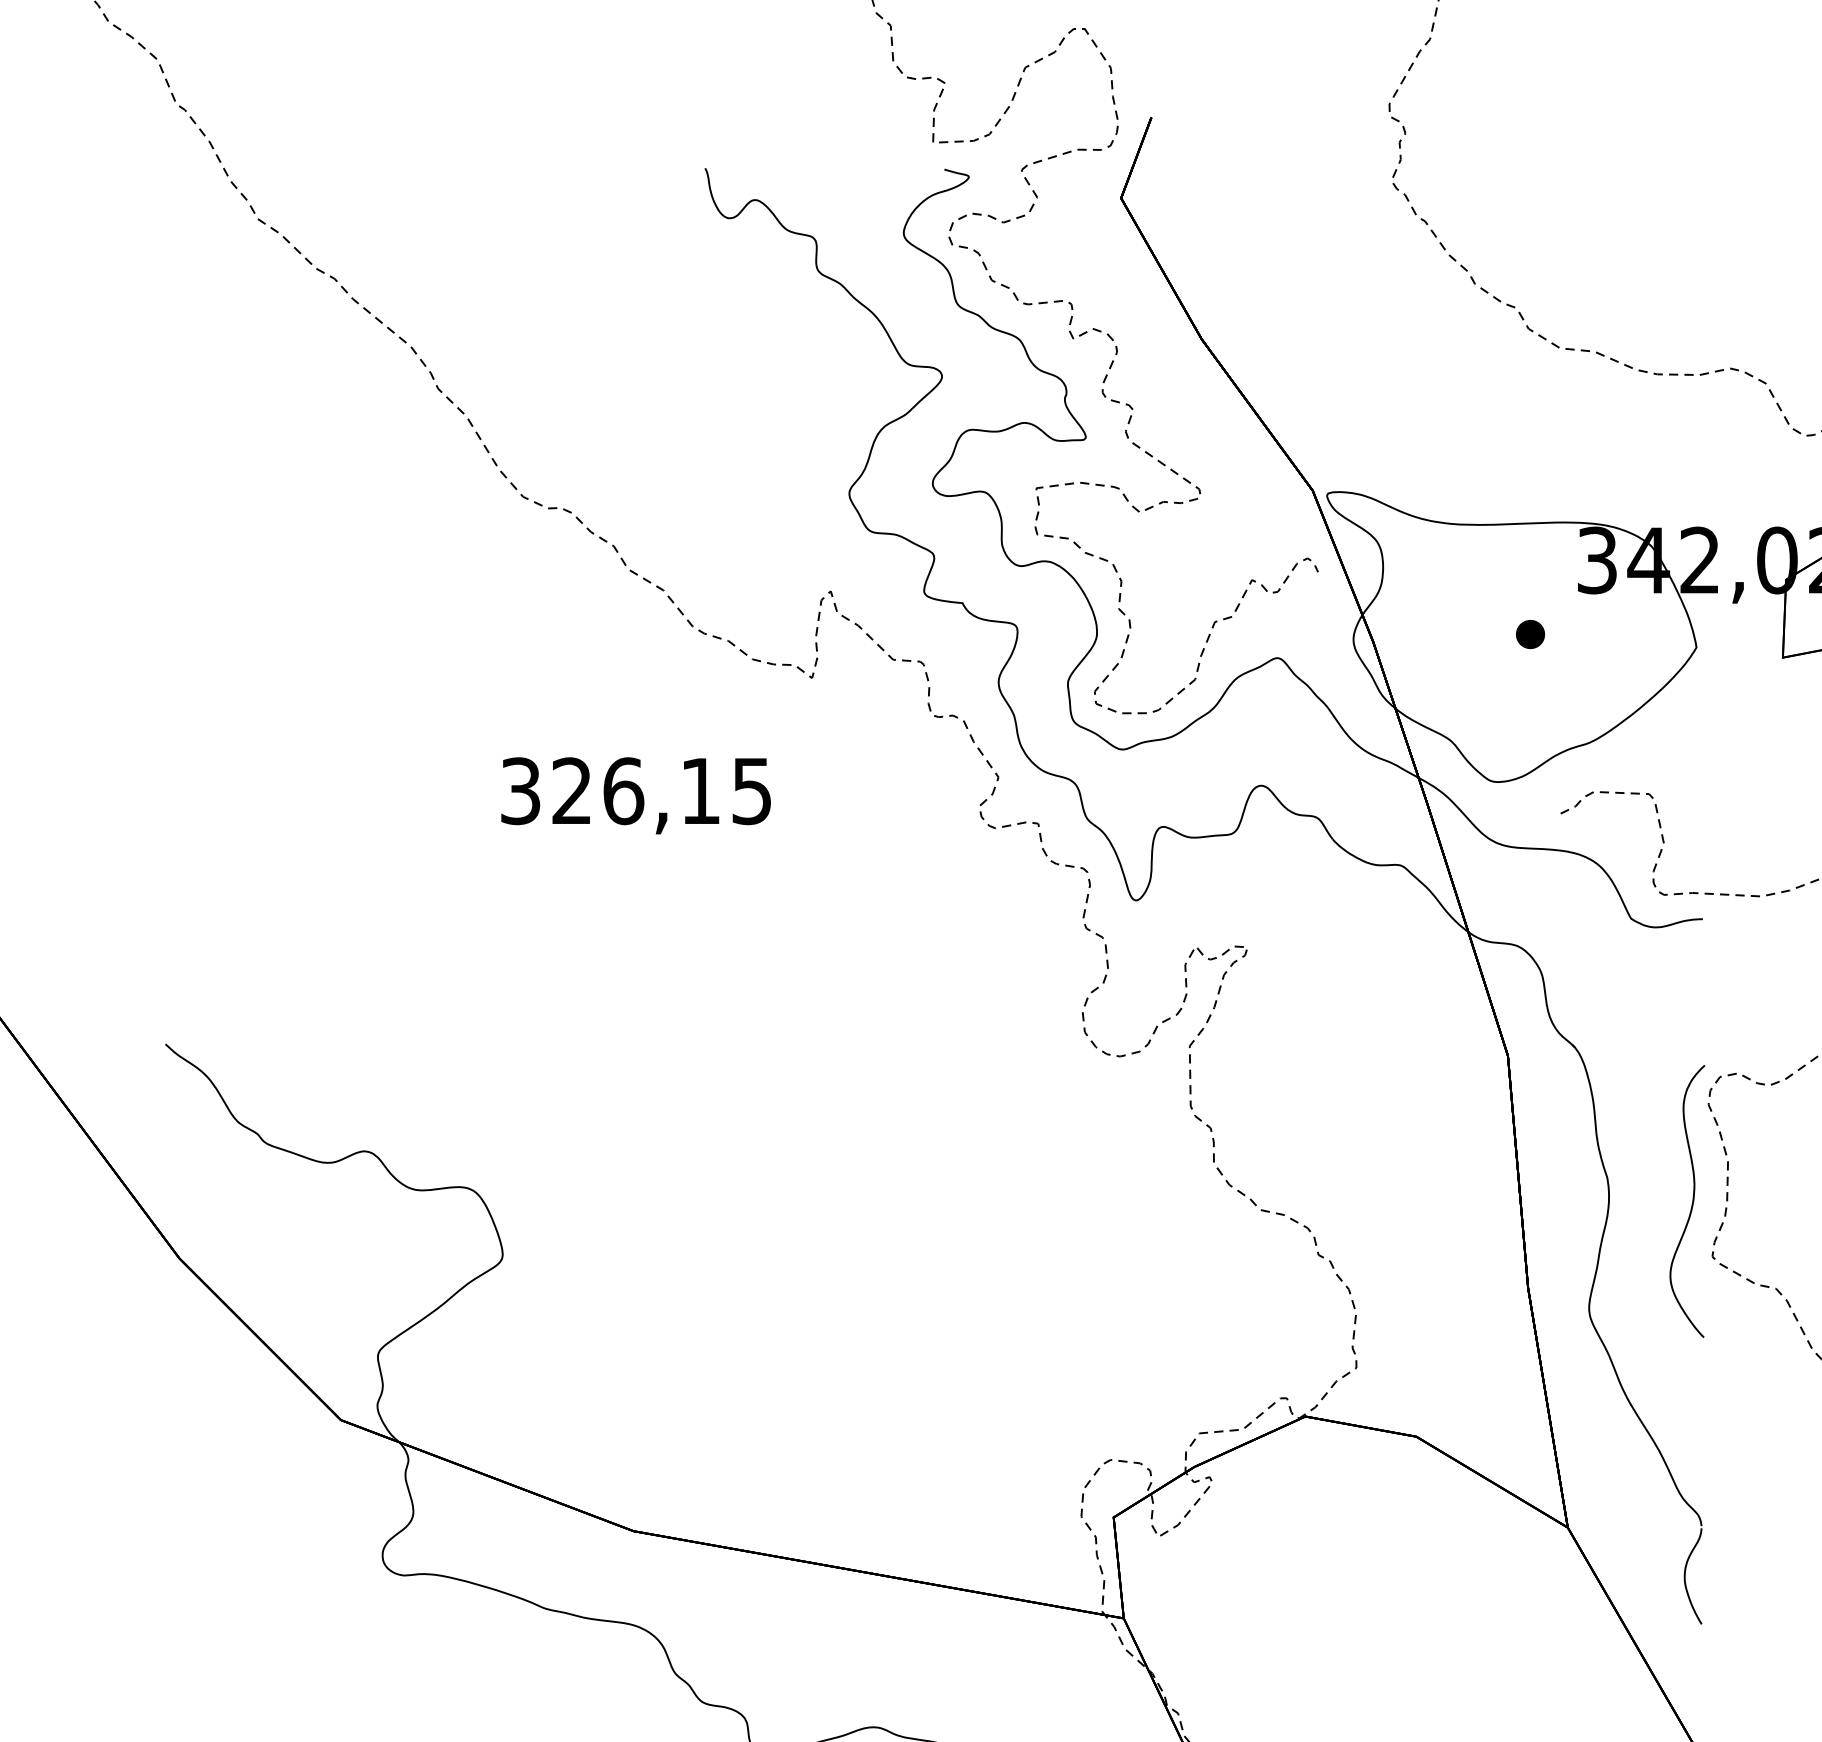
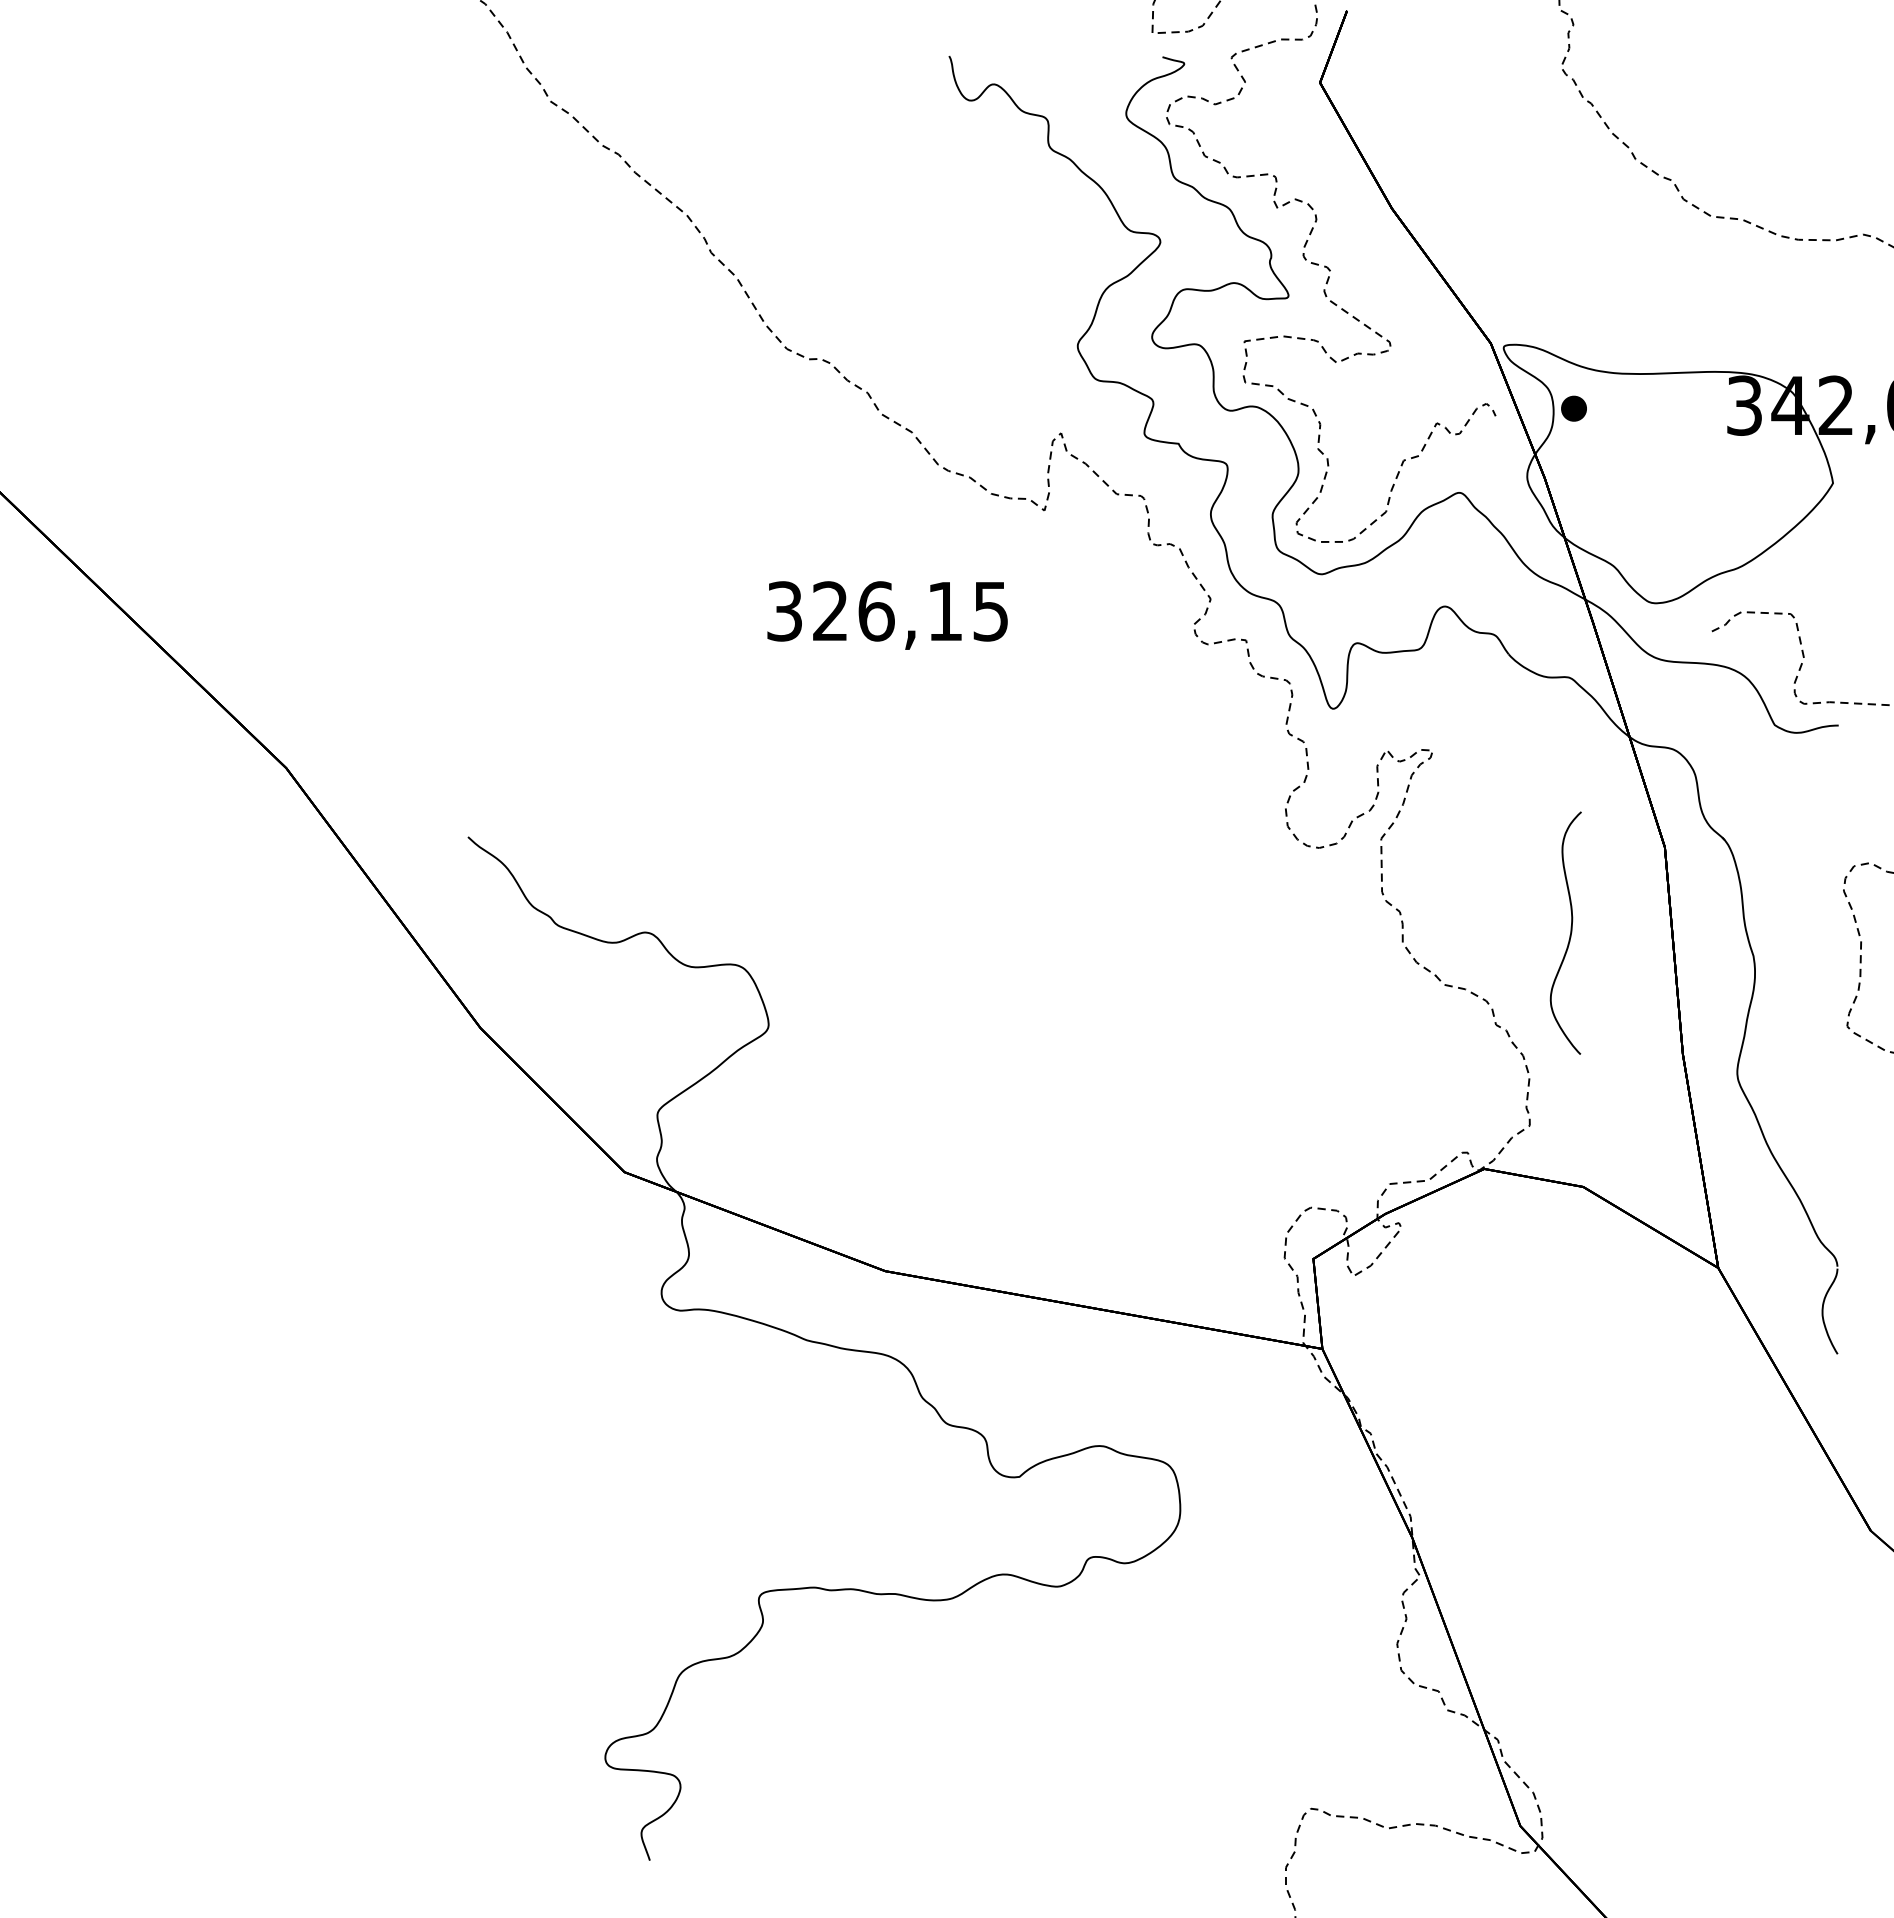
part: (1529, 634) -> (1573, 408), moved
curve: (1692, 1200) -> (1570, 932), moved

